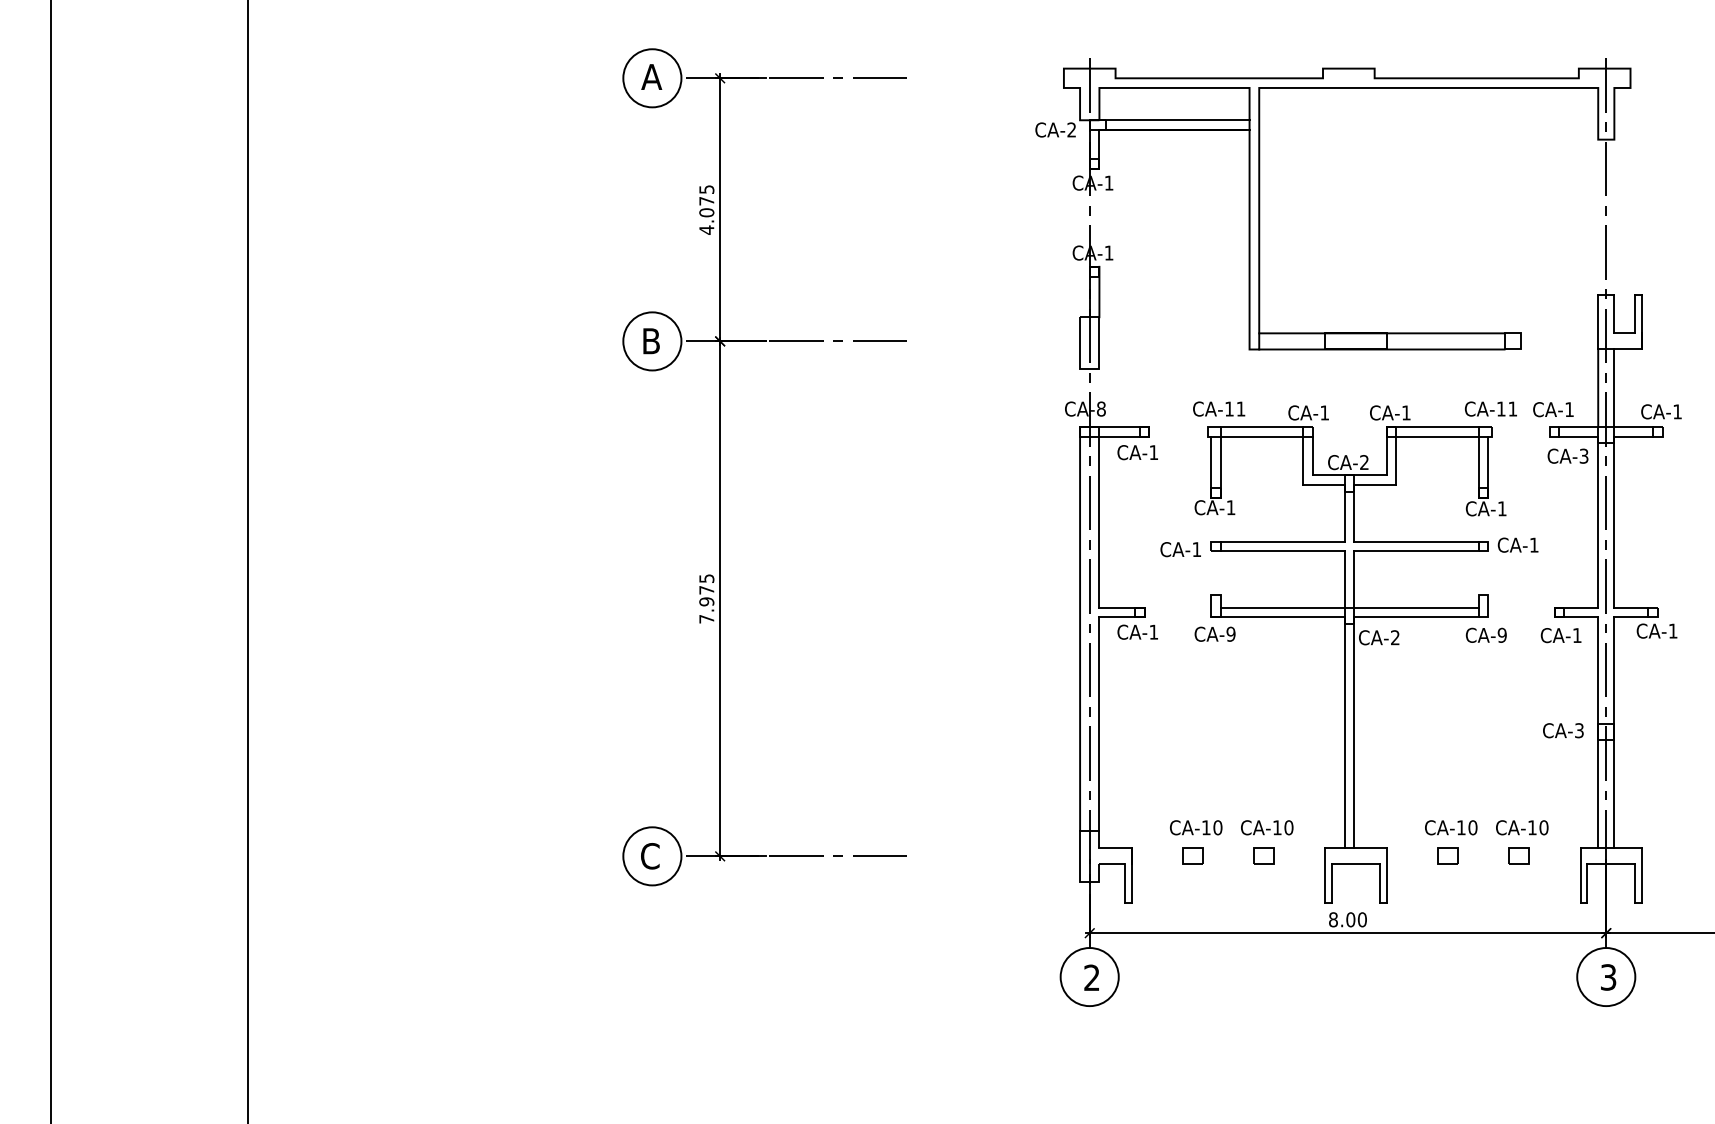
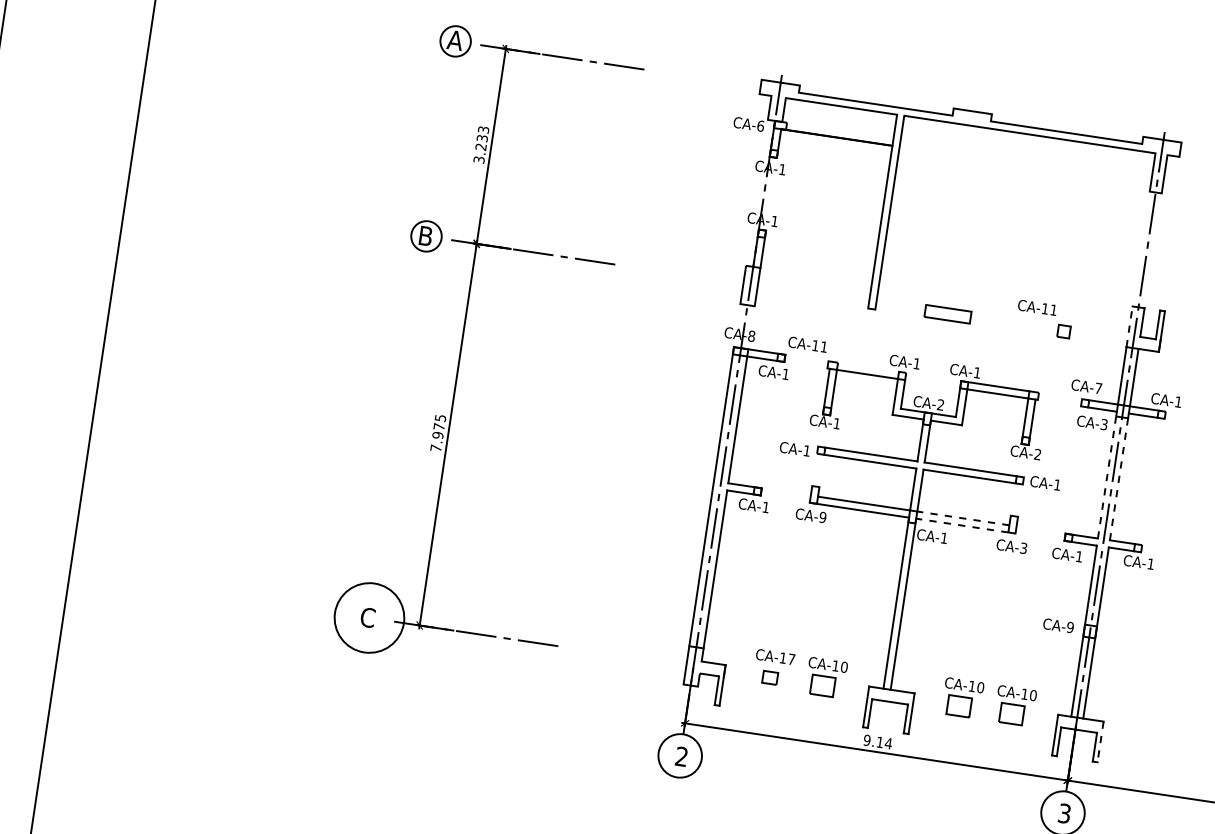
circle: (652, 78) -> (455, 41), size x0.7
line: (1174, 120) -> (837, 130), removed
text: (1071, 129) -> (760, 125), CA-2 -> CA-6
text: (706, 209) -> (481, 144), 4.075 -> 3.233
line: (1598, 321) -> (1129, 326), solid -> dashed
line: (1381, 333) -> (967, 311), removed
circle: (652, 341) -> (426, 236), size x0.7
line: (1381, 349) -> (965, 323), removed
text: (1219, 408) -> (808, 344), moved
text: (1490, 408) -> (1037, 307), moved
text: (1569, 409) -> (1098, 388), CA-1 -> CA-7
line: (1261, 426) -> (868, 366), removed
text: (1502, 508) -> (1038, 454), CA-1 -> CA-2
line: (1598, 522) -> (1107, 475), solid -> dashed
line: (1614, 522) -> (1119, 477), solid -> dashed
line: (1416, 607) -> (963, 518), solid -> dashed
line: (1416, 617) -> (962, 525), solid -> dashed
text: (1501, 634) -> (1023, 547), CA-9 -> CA-3
text: (1395, 637) -> (944, 538), CA-2 -> CA-1
text: (1578, 730) -> (1069, 627), CA-3 -> CA-9
text: (1217, 827) -> (791, 659), CA-10 -> CA-17
part: (1263, 855) -> (822, 685), size x1.6
part: (1447, 855) -> (958, 705), size x1.6
part: (1518, 855) -> (1011, 713), size x1.6
circle: (652, 856) -> (369, 618), size x1.6
line: (1641, 876) -> (1100, 742), solid -> dashed
text: (1347, 919) -> (877, 741), 8.00 -> 9.14

